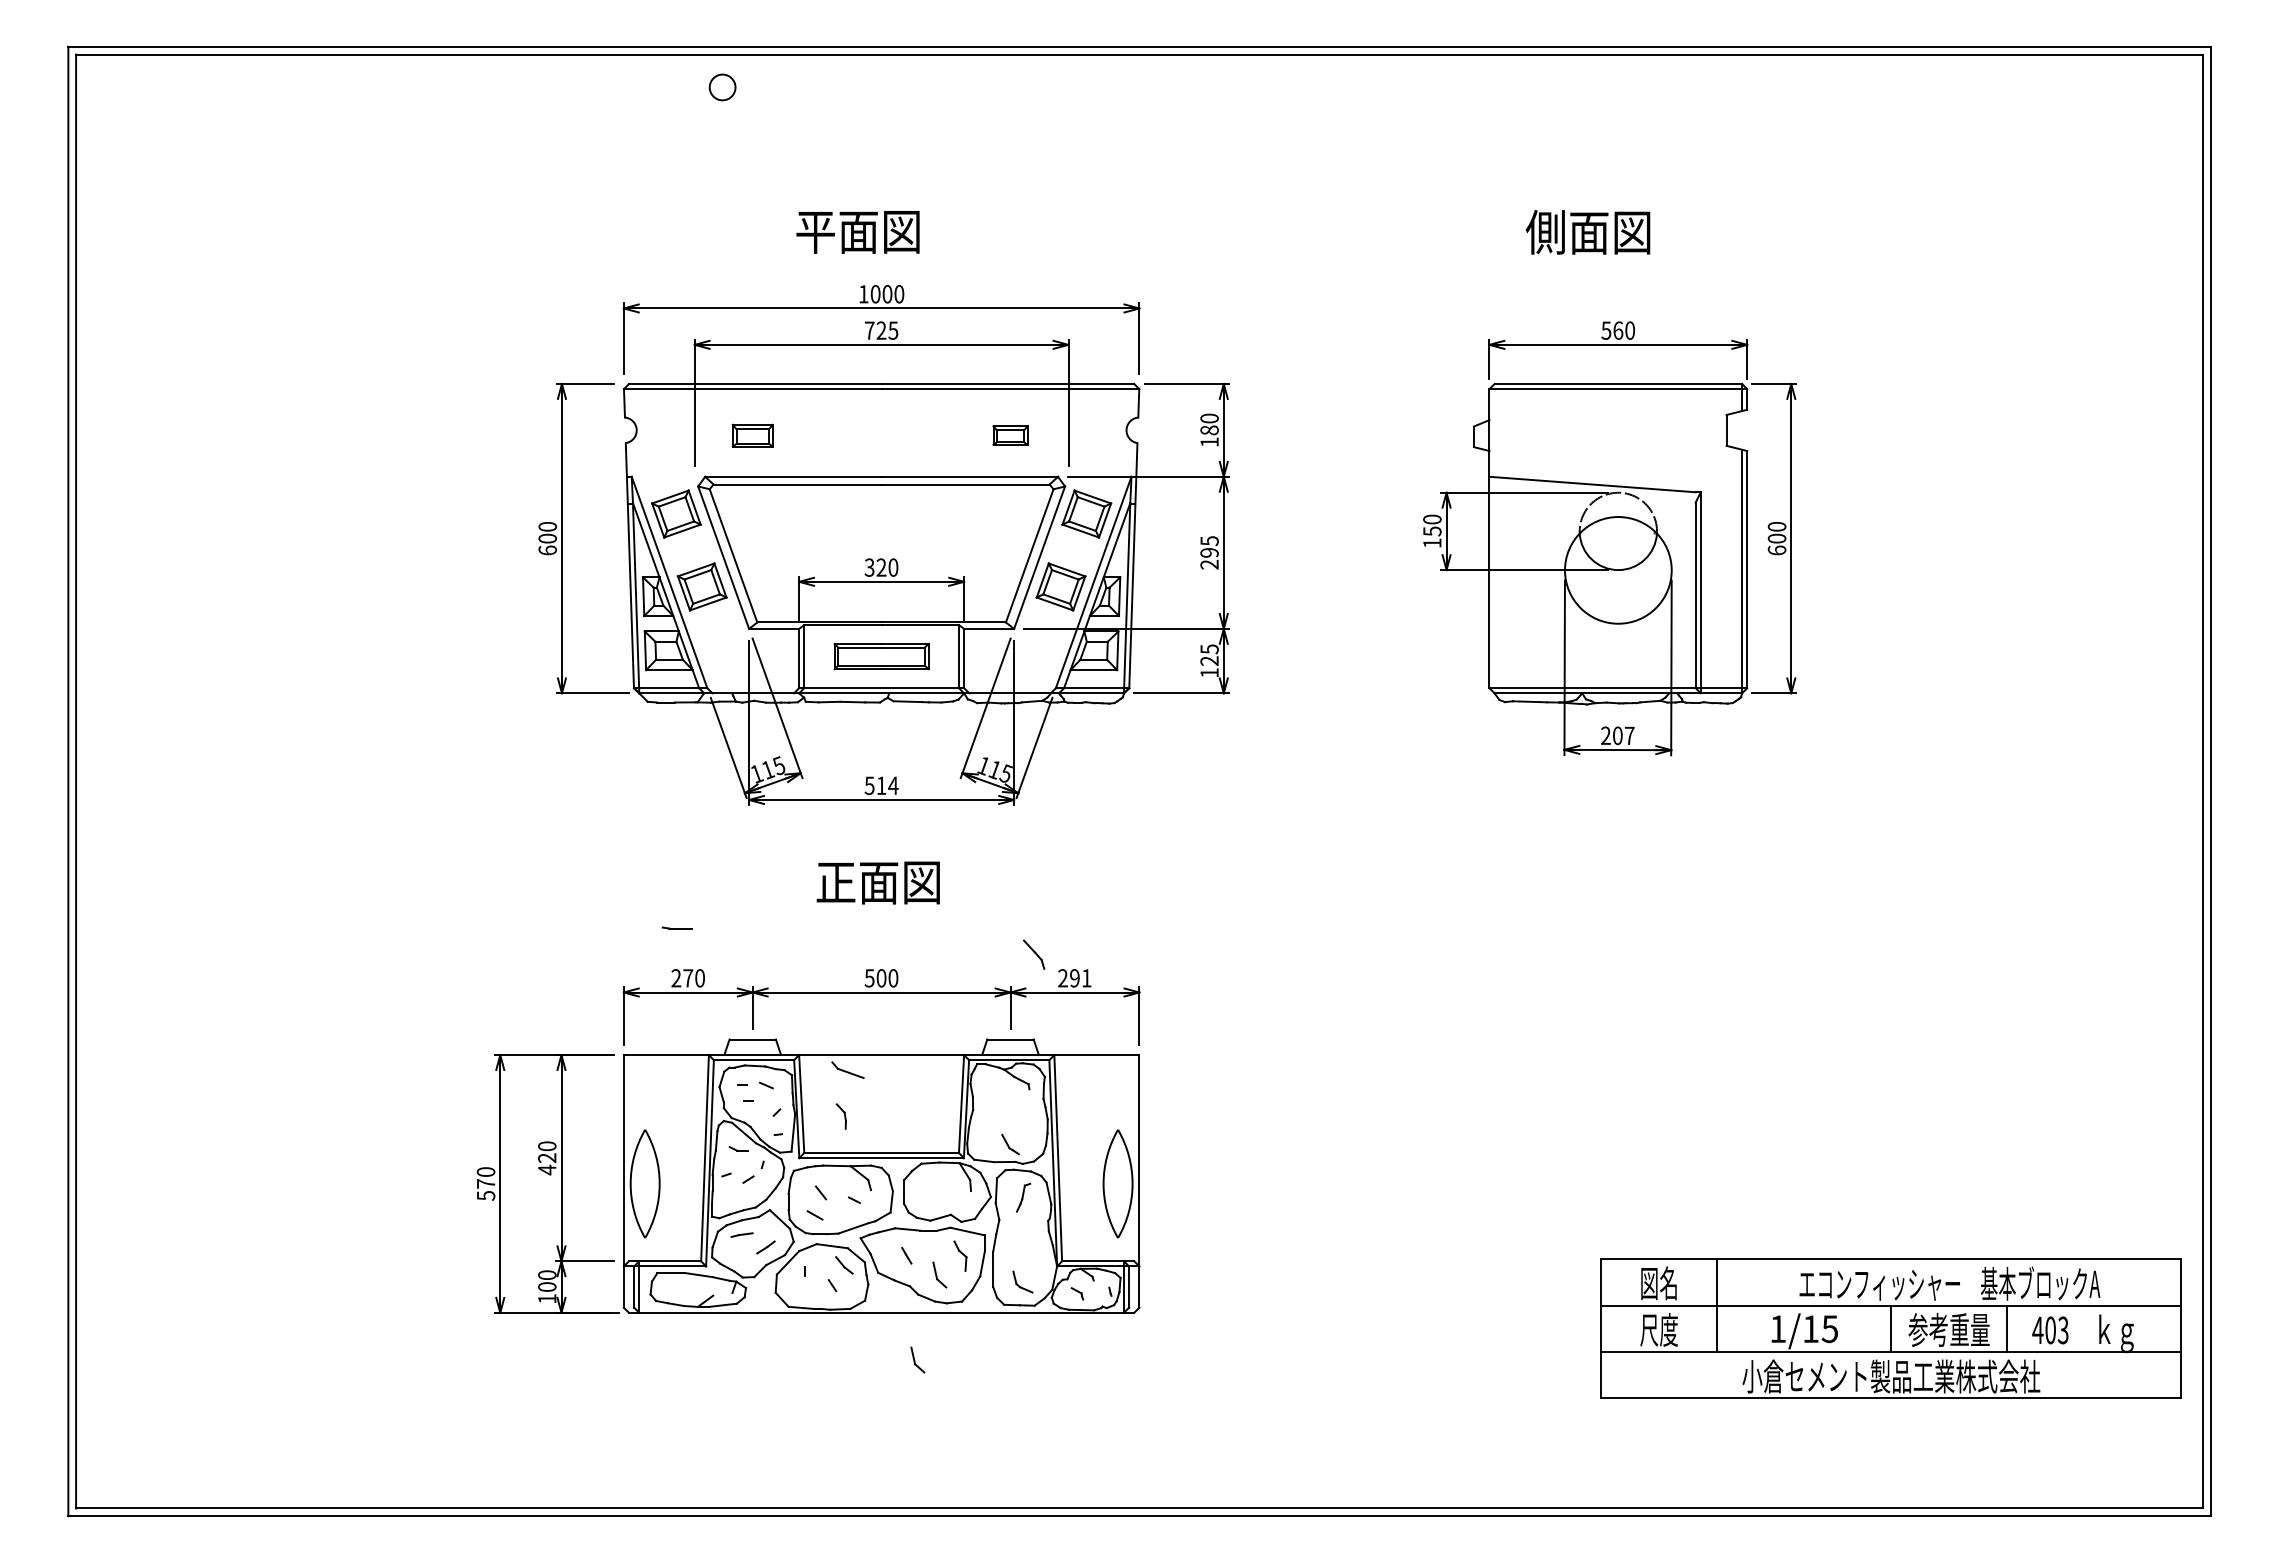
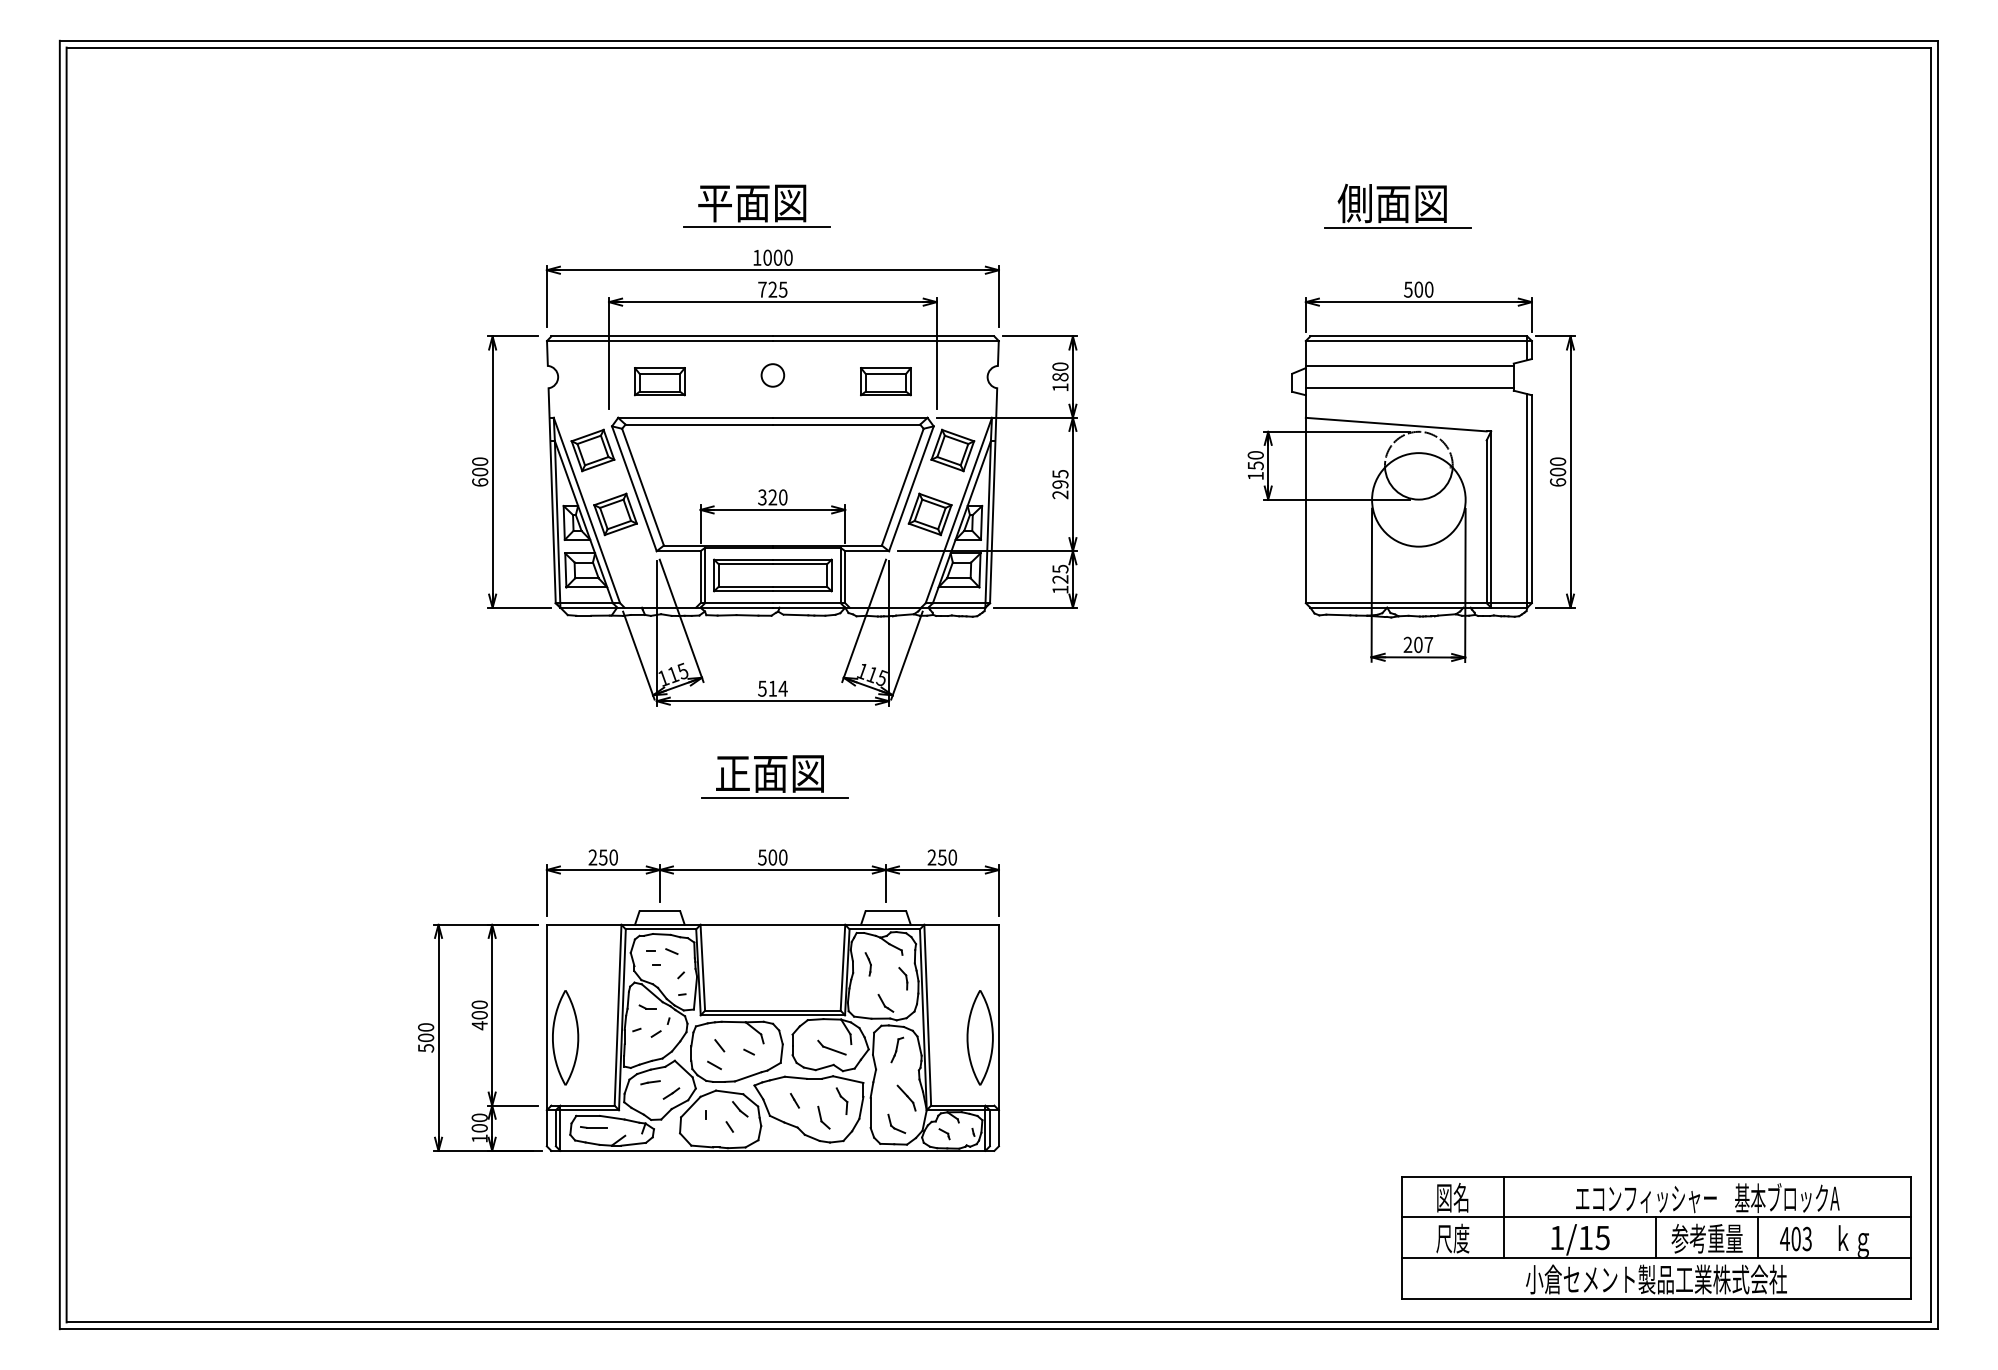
circle: (722, 87) -> (772, 375), moved
line: (863, 259) -> (757, 227), added
line: (1594, 260) -> (1397, 228), added
text: (1618, 330) -> (1418, 289), 560 -> 500
line: (1607, 417) -> (1409, 365), added
part: (752, 435) -> (659, 381), size x1.43
part: (1010, 435) -> (885, 381), size x1.67
line: (1607, 443) -> (1409, 388), added
part: (881, 656) -> (772, 575), size x1.43
line: (883, 910) -> (774, 798), added
part: (676, 927) -> (593, 1126), moved
part: (1034, 954) -> (906, 1097), moved
text: (688, 978) -> (603, 857), 270 -> 250
text: (1080, 978) -> (947, 857), 291 -> 250
part: (847, 1069) -> (831, 1047), moved
part: (990, 1099) -> (868, 963), added
part: (840, 1116) -> (902, 978), moved
text: (547, 1158) -> (479, 1015), 420 -> 400
text: (485, 1183) -> (425, 1037), 570 -> 500
part: (1890, 1328) -> (1655, 1237), moved
part: (917, 1359) -> (804, 1191), removed

